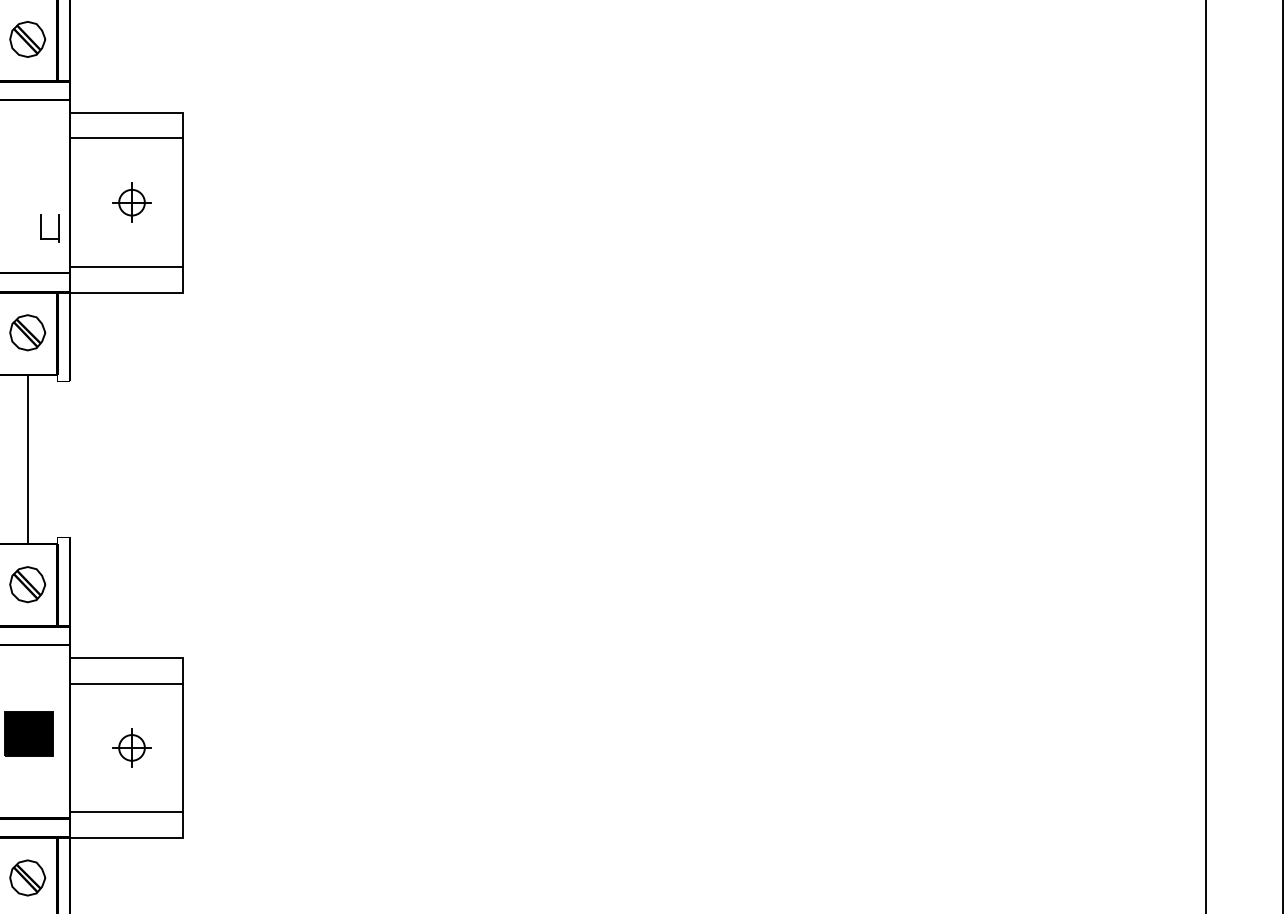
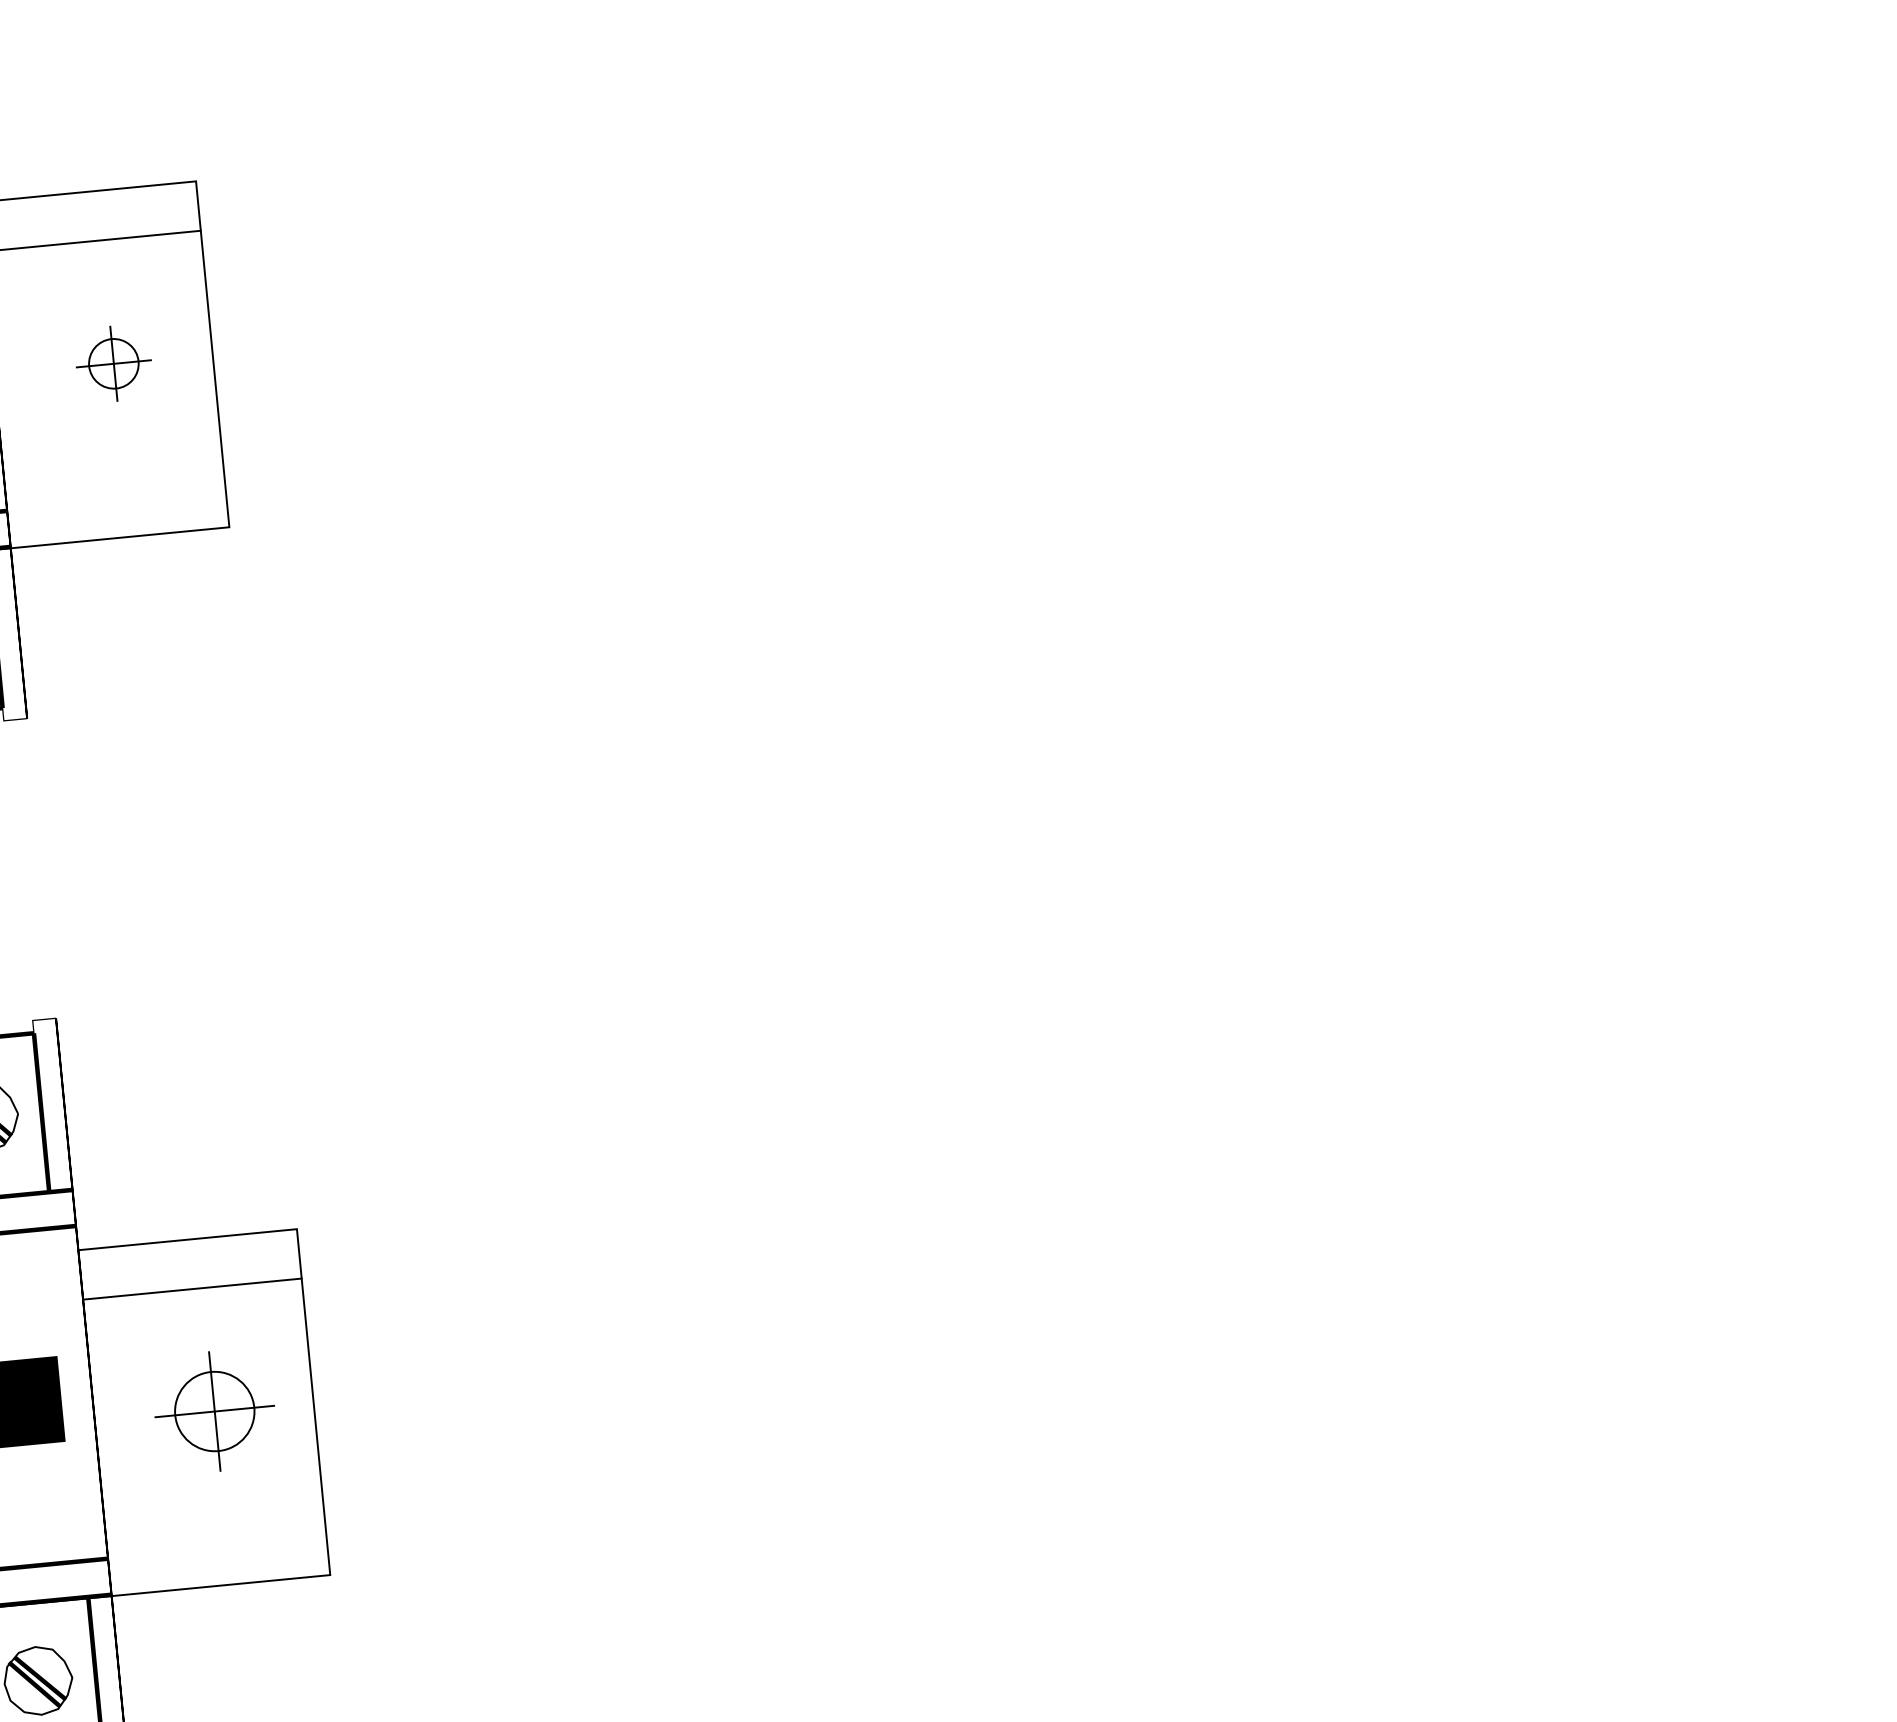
line: (126, 267) -> (115, 489), removed
part: (131, 747) -> (213, 1410), size x1.6
line: (126, 812) -> (216, 1536), removed

